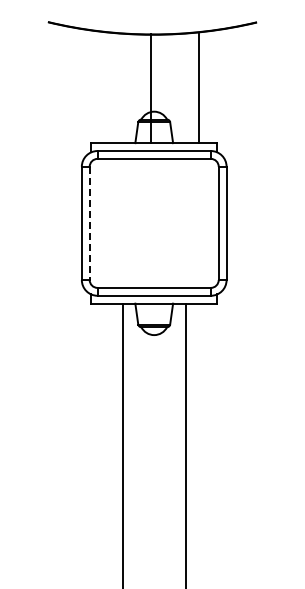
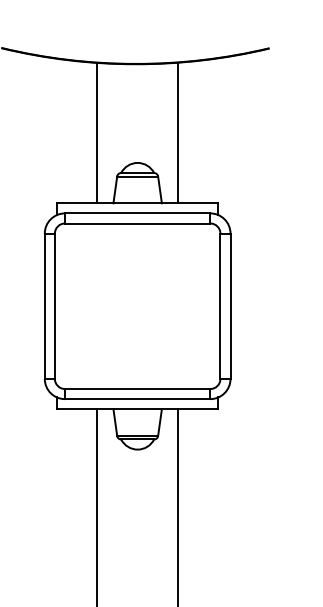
line: (150, 88) -> (96, 133), moved
line: (198, 88) -> (177, 133), moved
line: (89, 223) -> (54, 306), dashed -> solid

